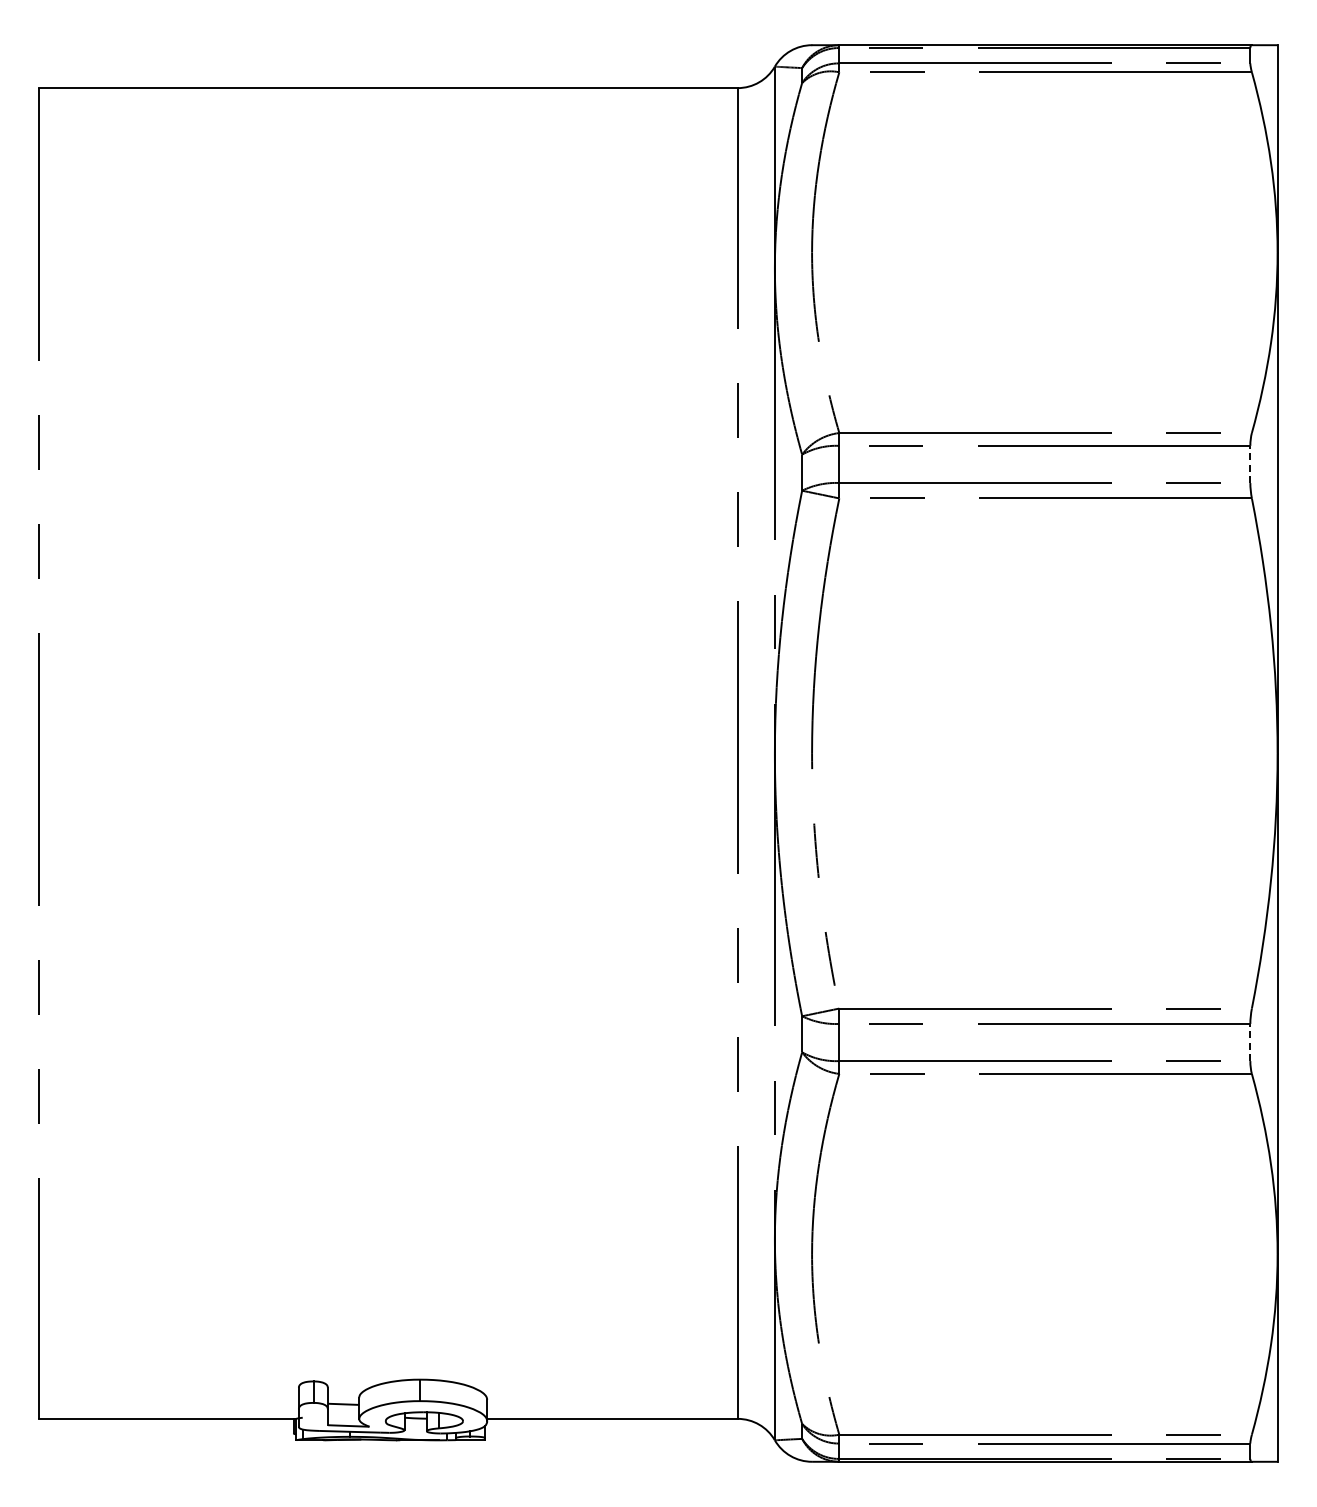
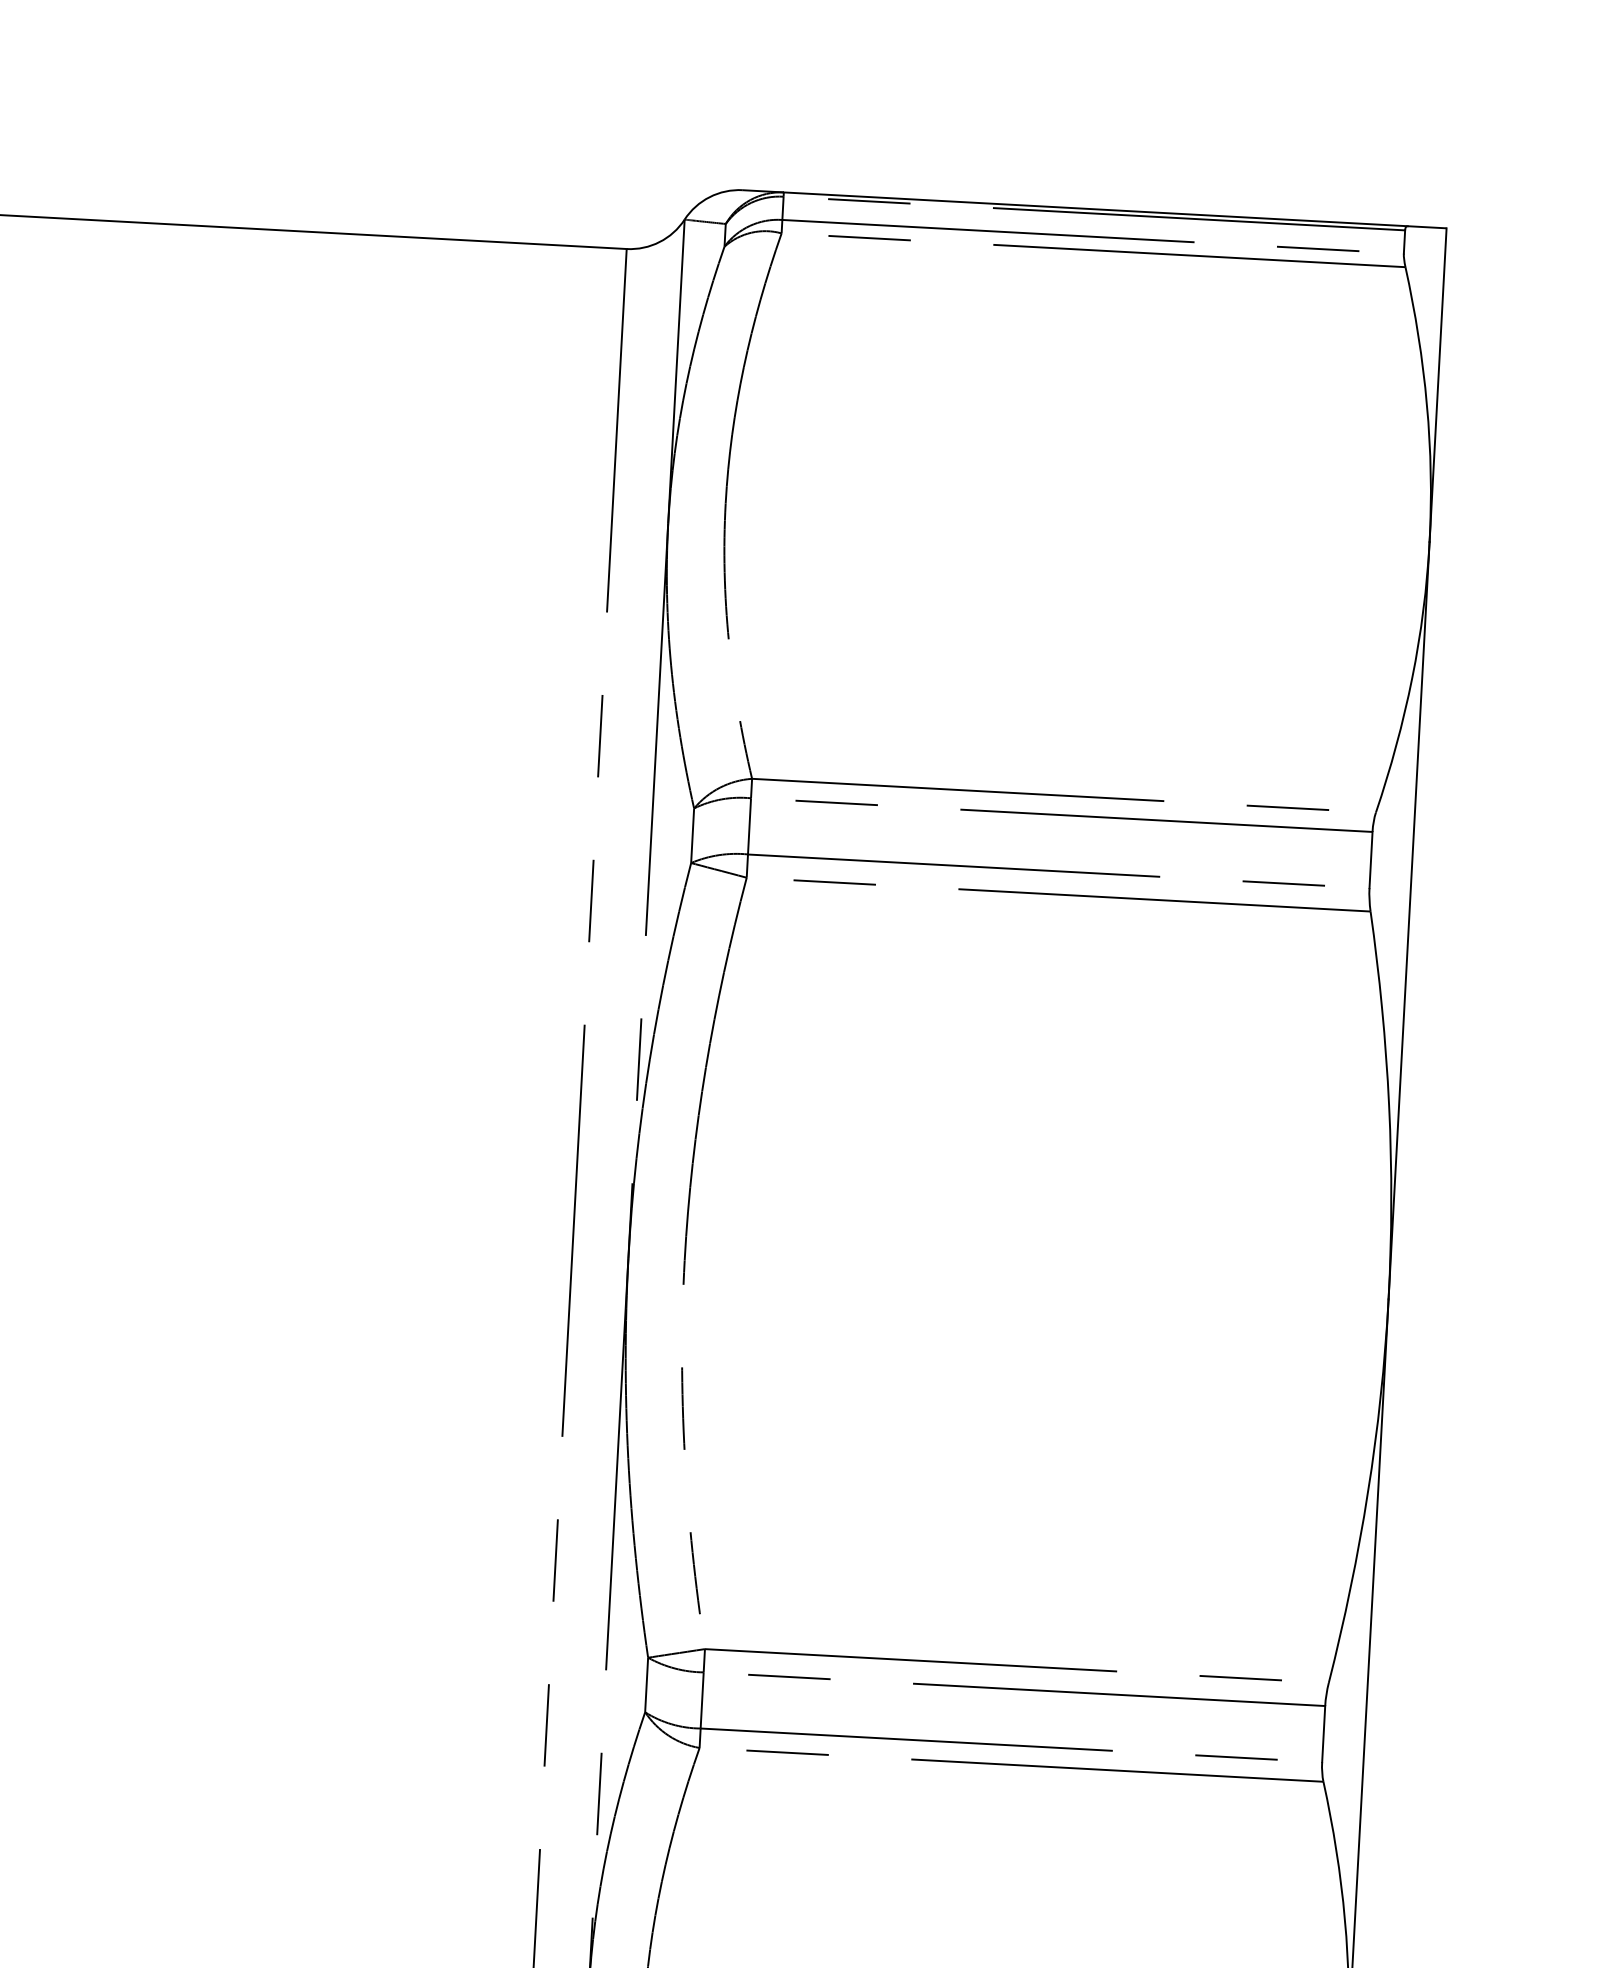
line: (1250, 464) -> (1371, 860), dashed -> solid
line: (1250, 1042) -> (1323, 1734), dashed -> solid

